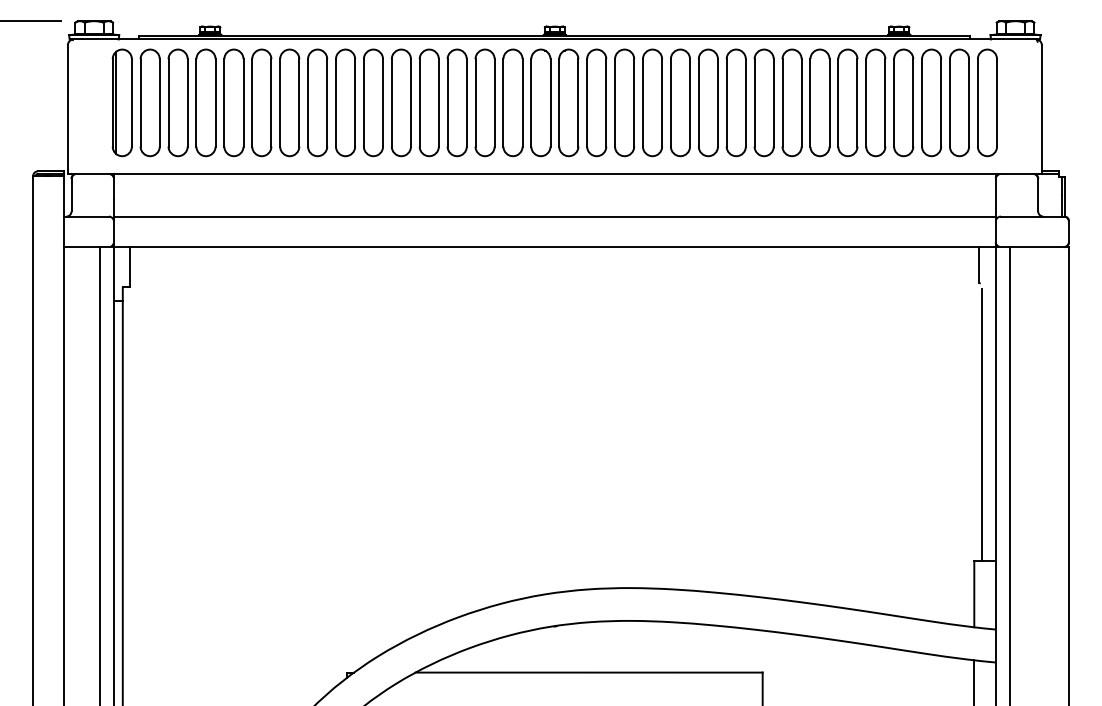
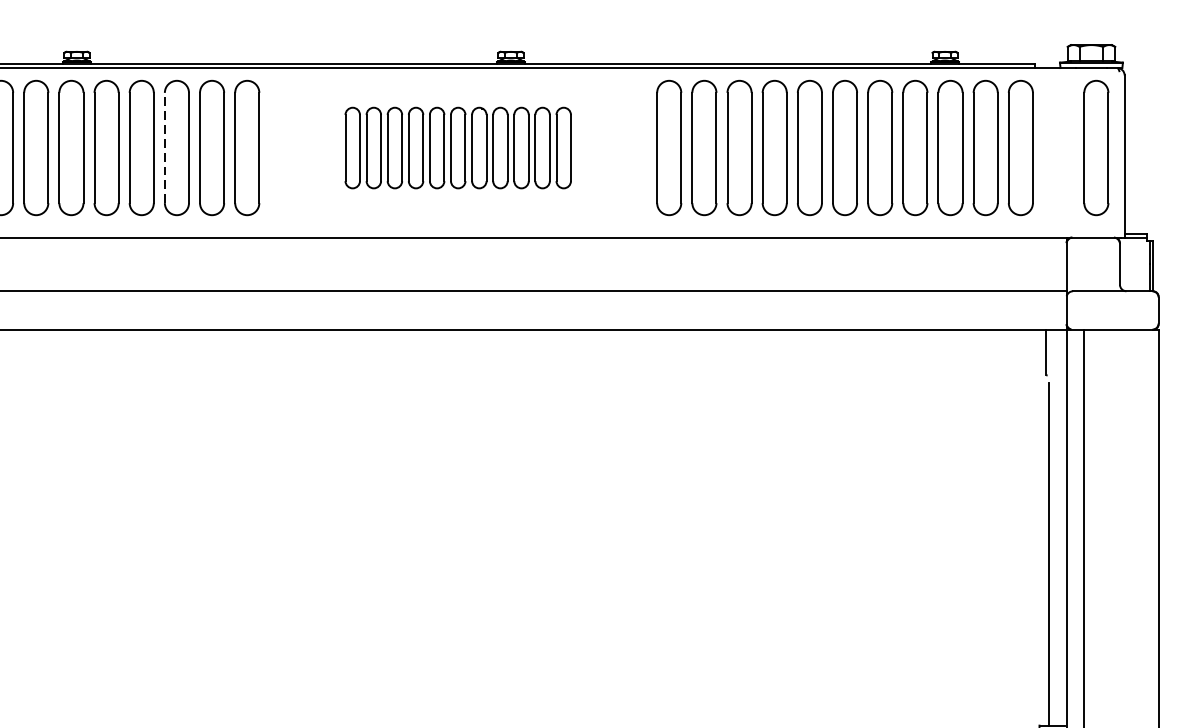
line: (280, 102) -> (165, 147), solid -> dashed
part: (512, 102) -> (457, 147), size x0.6
part: (987, 102) -> (1096, 147), moved

